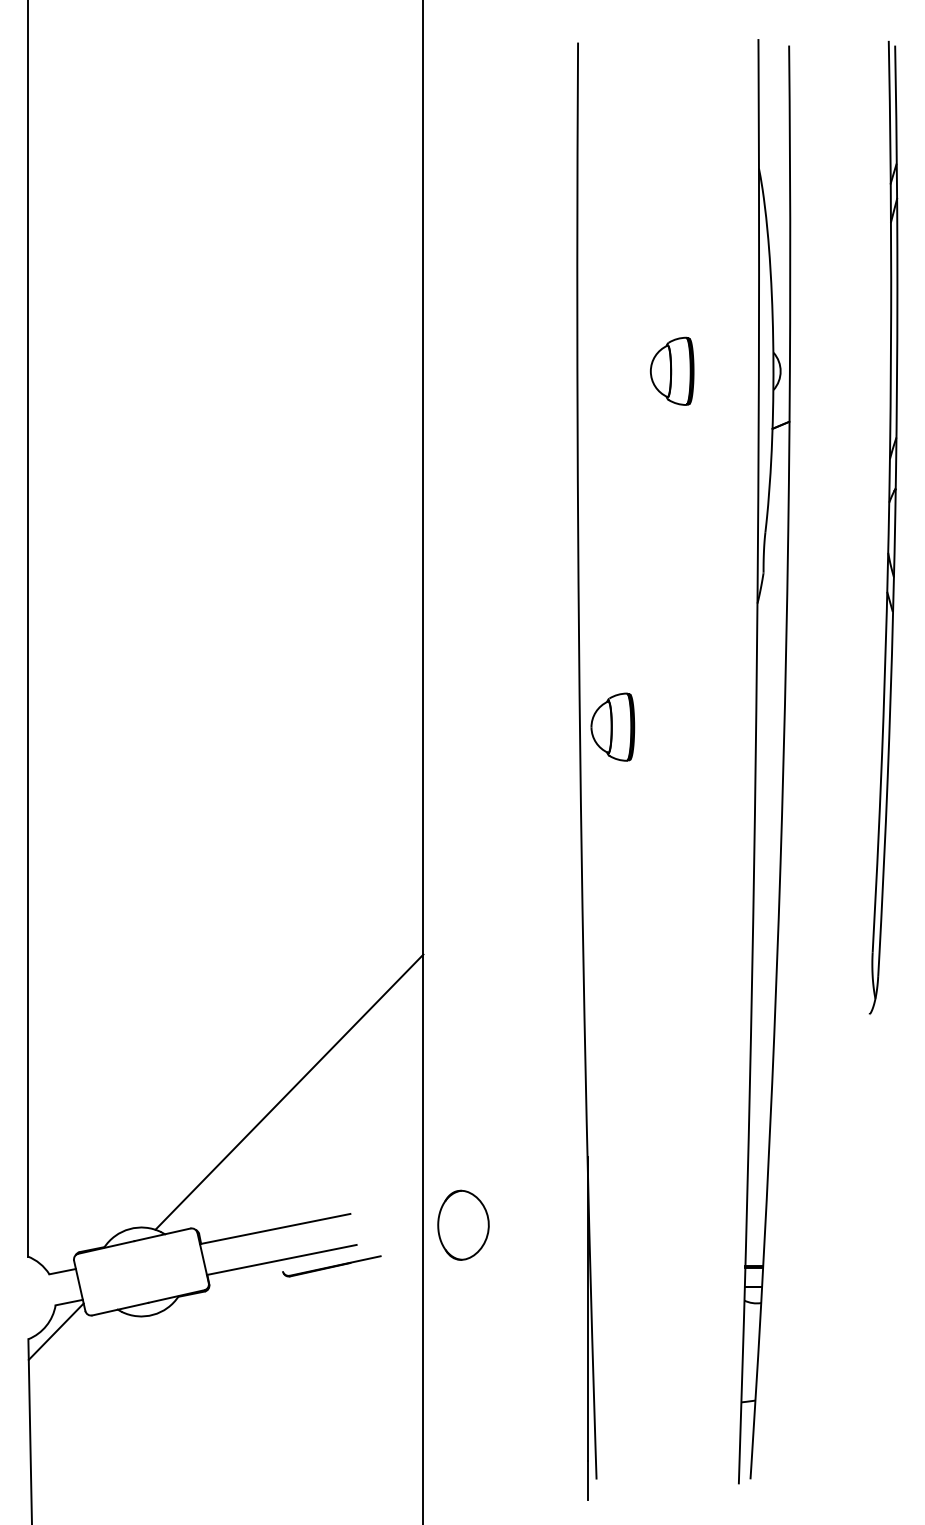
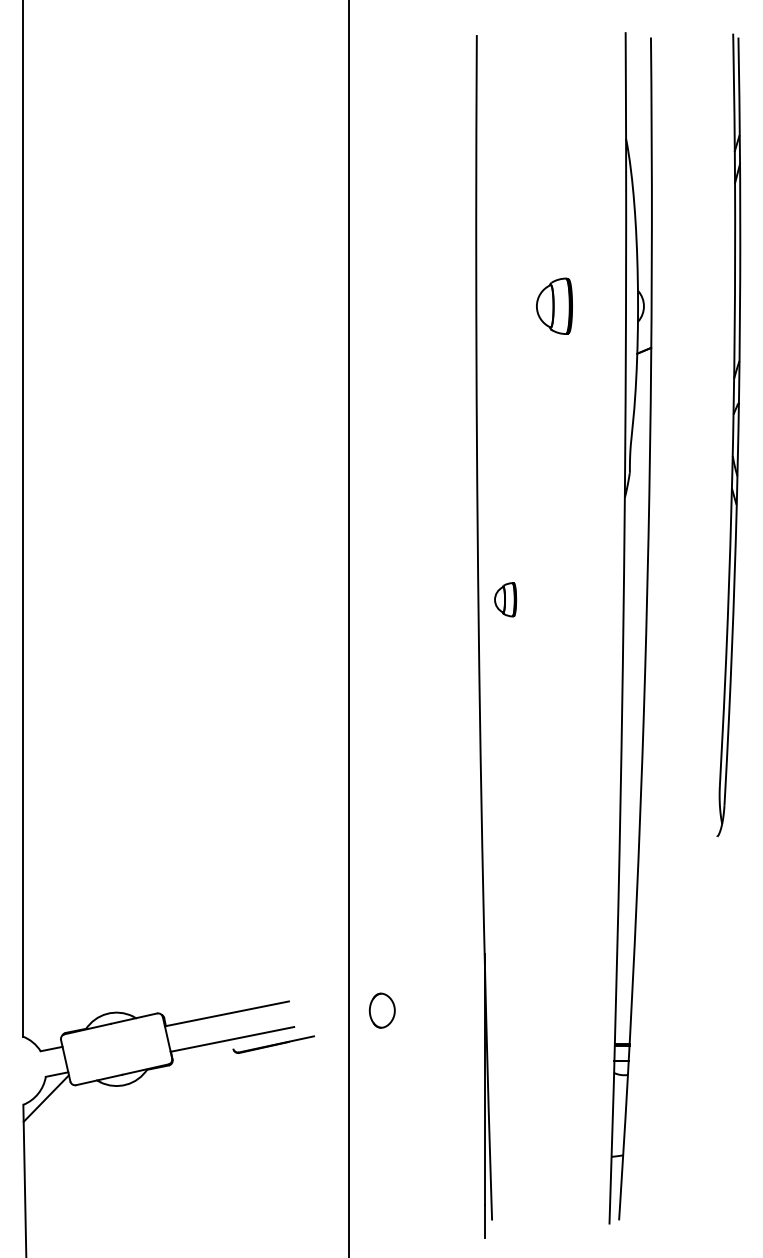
part: (612, 726) -> (505, 599), size x0.6
line: (289, 1091) -> (238, 900), removed
part: (463, 1224) -> (382, 1010), size x0.6

